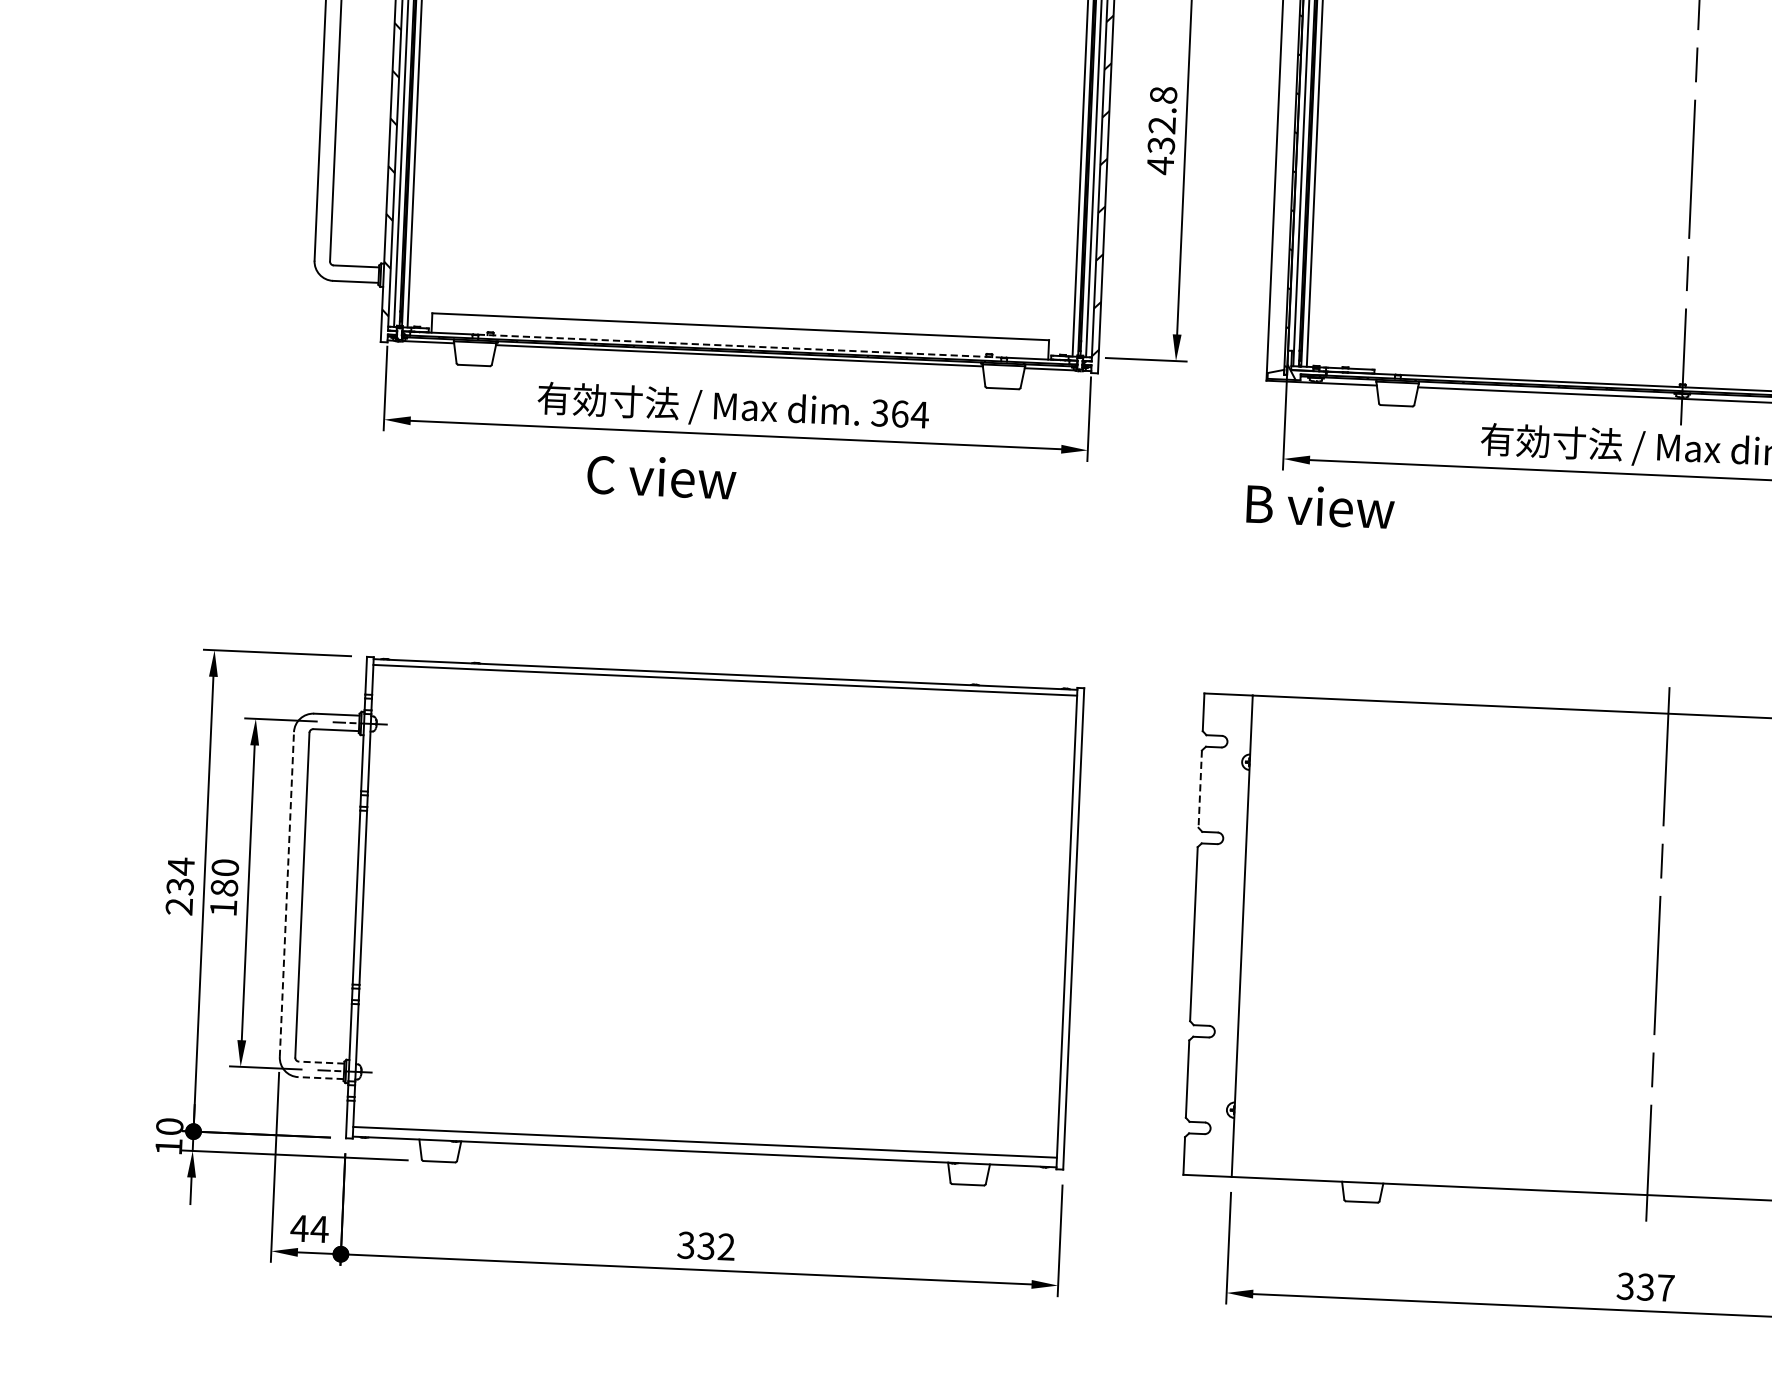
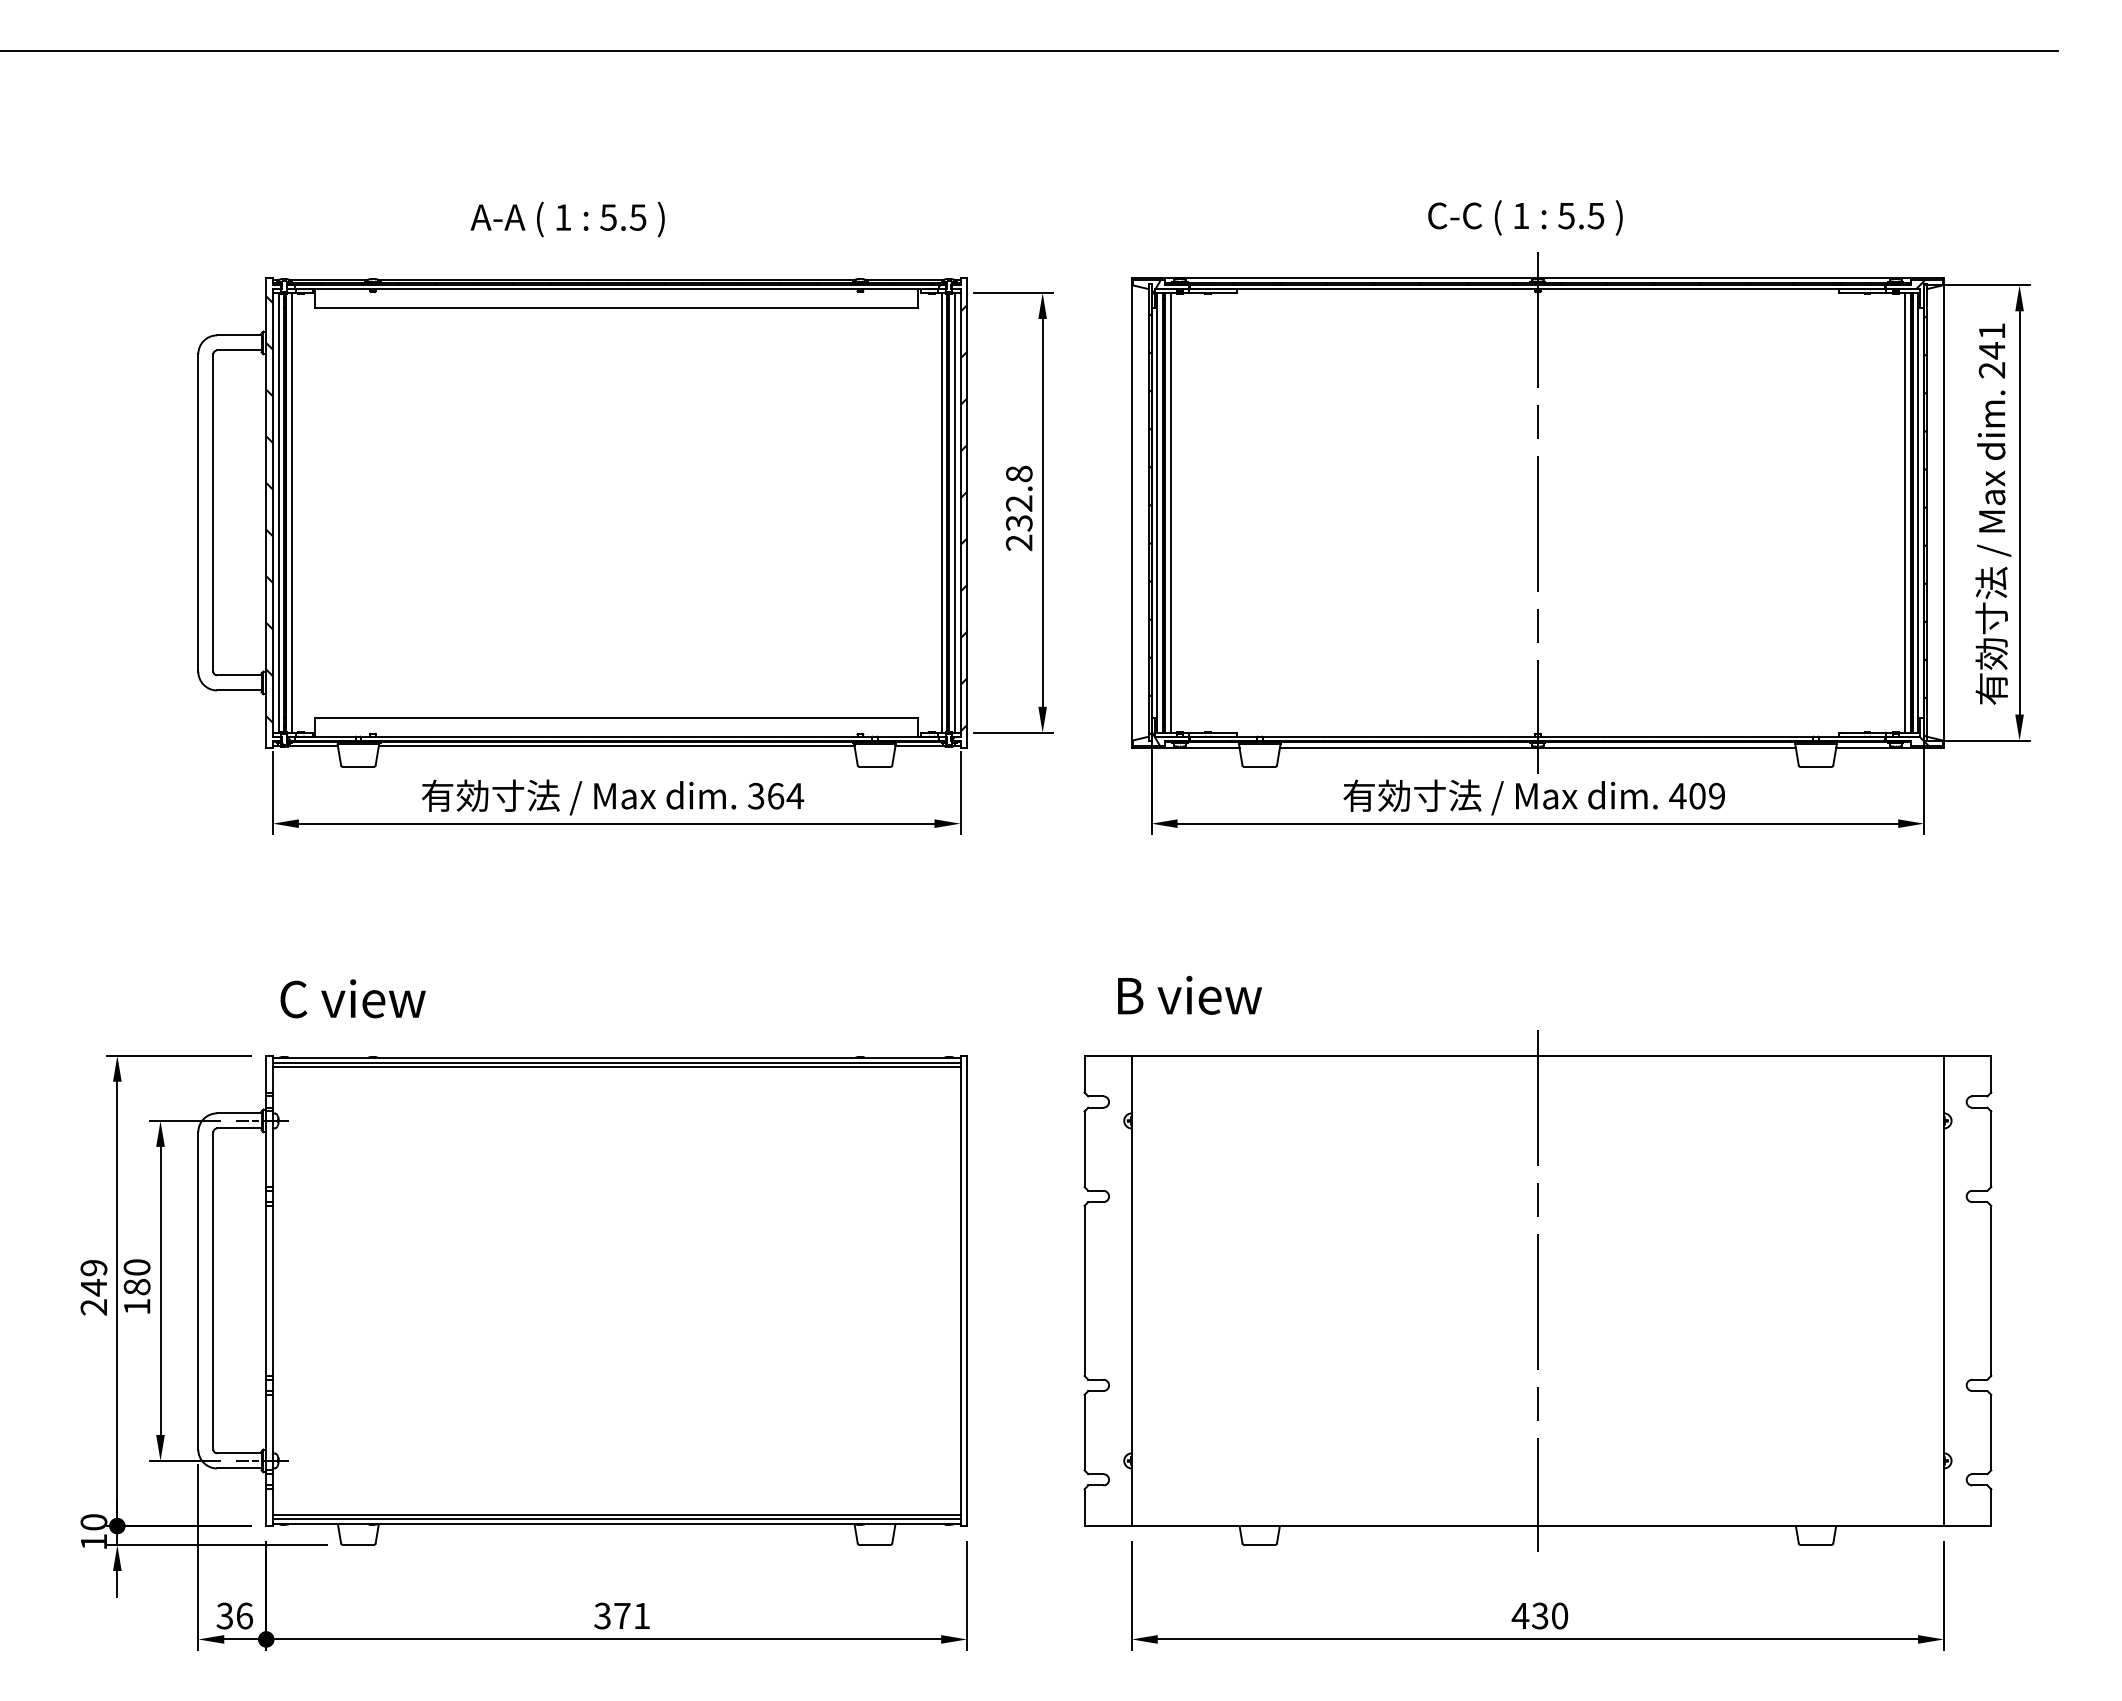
text: (1159, 165) -> (1018, 542), 432.8 -> 232.8
line: (740, 345) -> (617, 736), dashed -> solid
text: (661, 476) -> (352, 998), moved
text: (1320, 505) -> (1189, 994), moved
line: (724, 684) -> (616, 1067), added
line: (1200, 789) -> (1084, 1149), dashed -> solid
text: (180, 876) -> (93, 1277), 234 -> 249
line: (287, 894) -> (198, 1290), dashed -> solid
line: (320, 1062) -> (238, 1453), dashed -> solid
line: (320, 1078) -> (238, 1468), dashed -> solid
line: (704, 1146) -> (616, 1518), added
text: (309, 1228) -> (234, 1615), 44 -> 36
text: (716, 1246) -> (632, 1615), 332 -> 371
text: (1645, 1286) -> (1539, 1615), 337 -> 430

